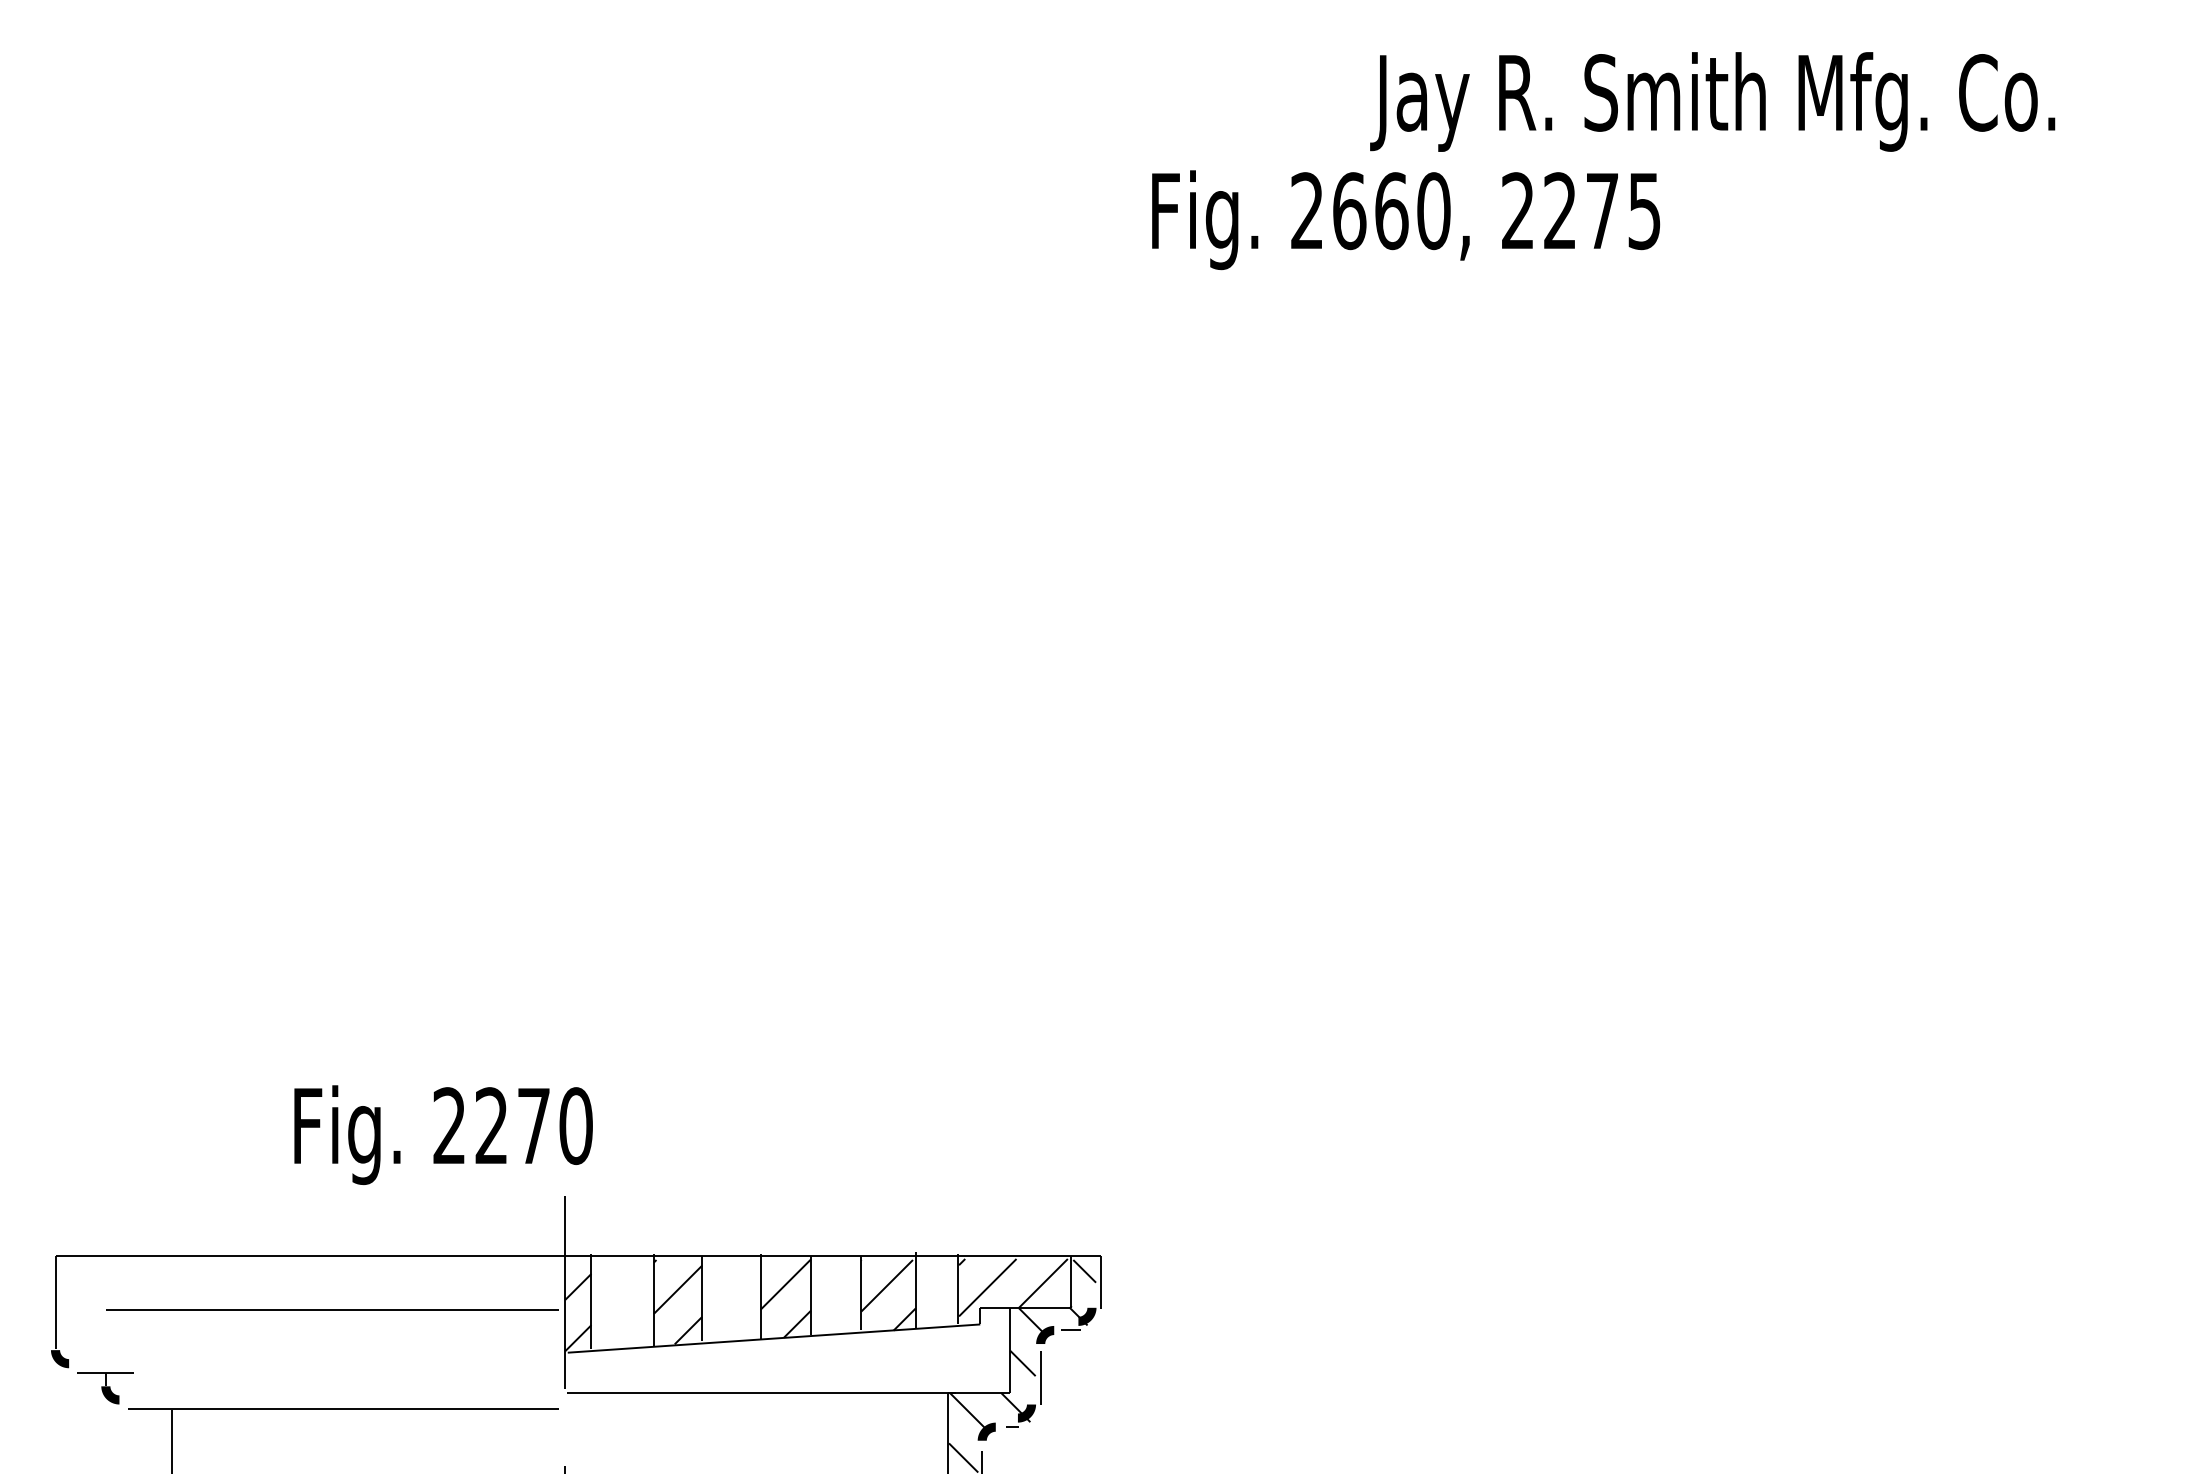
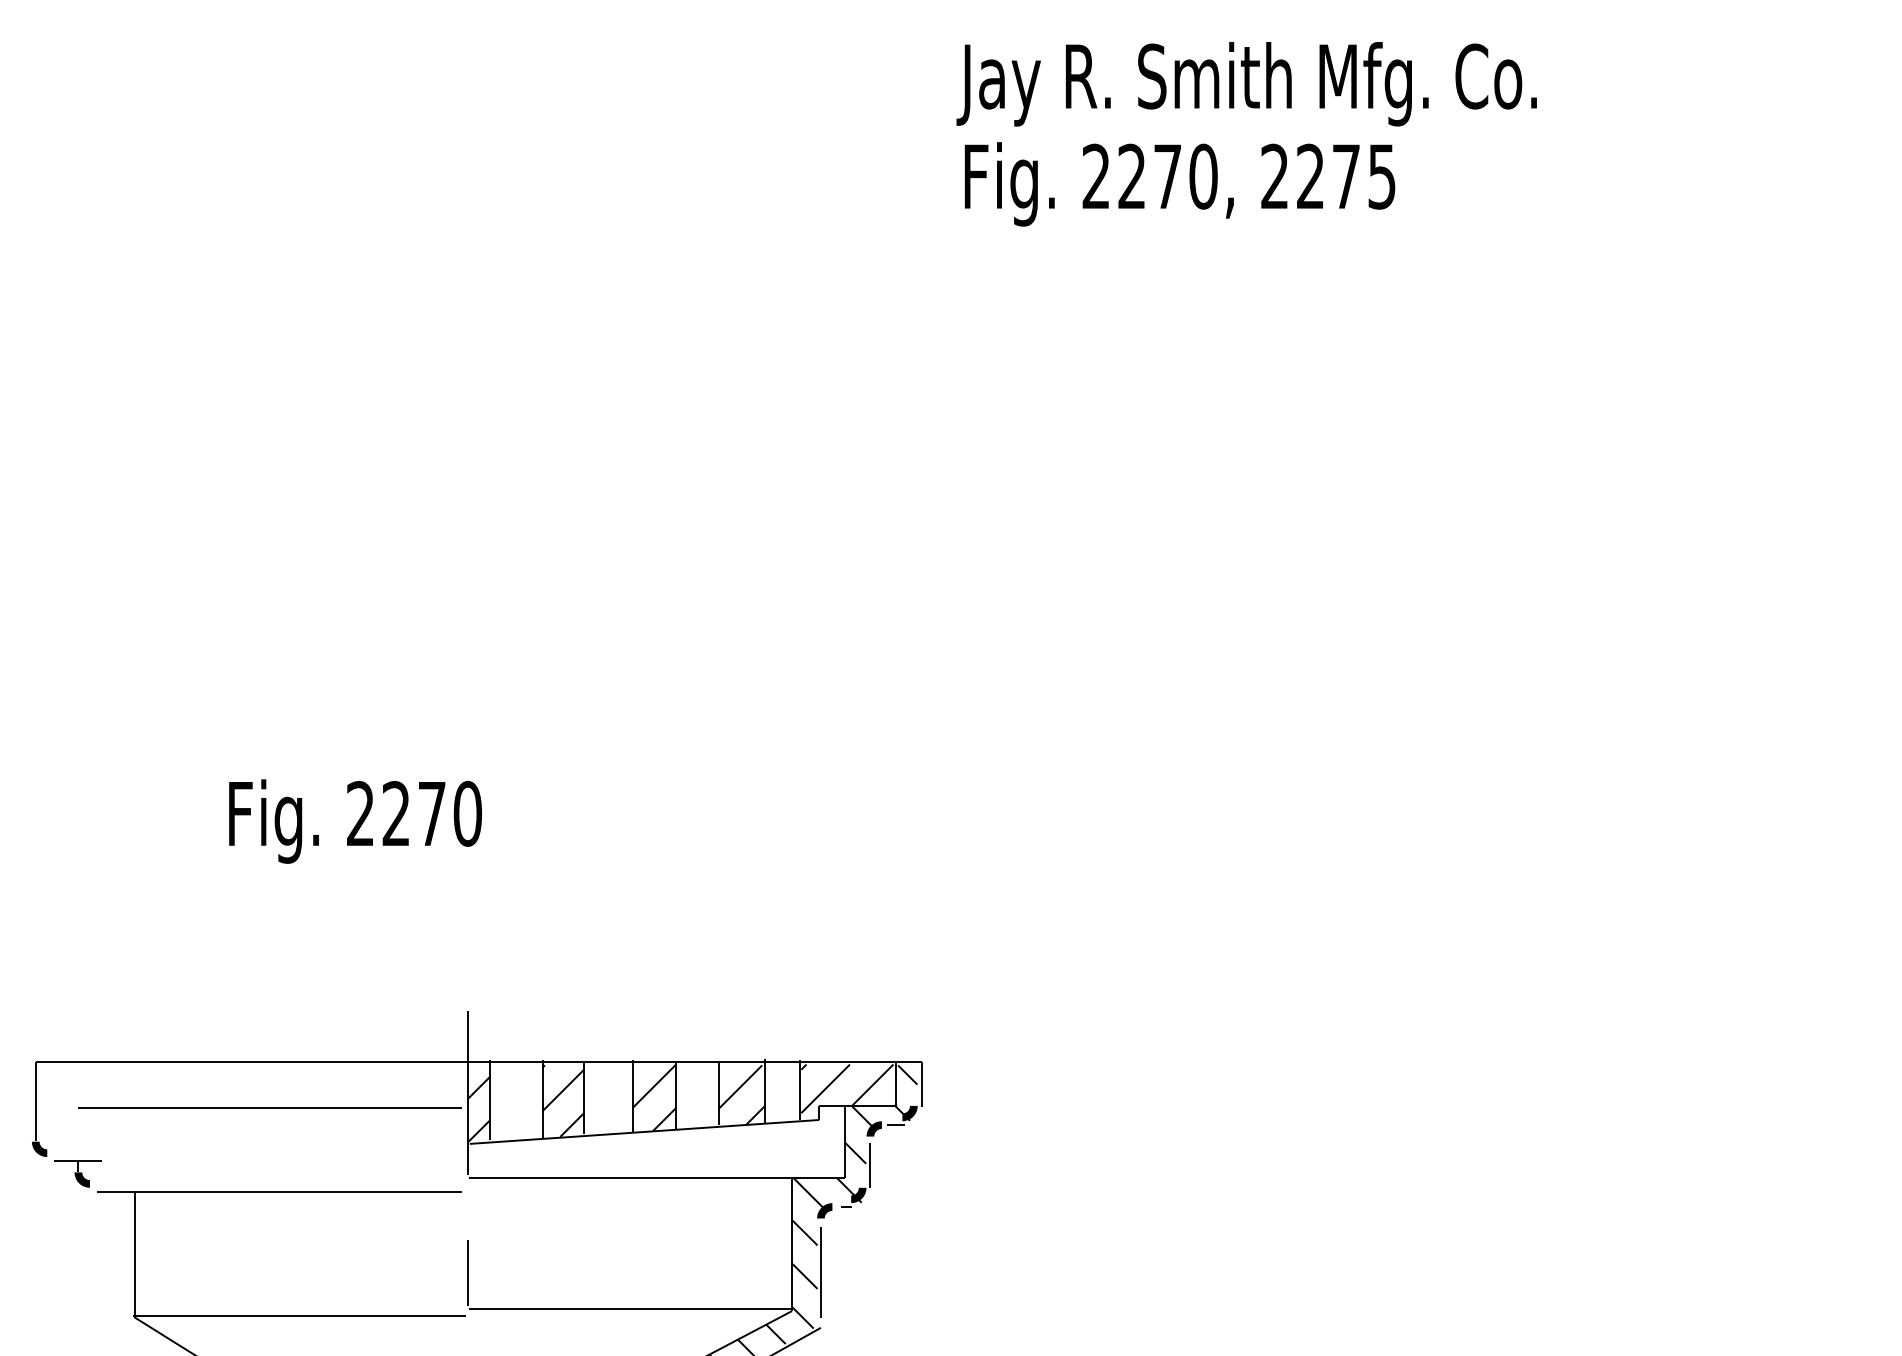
text: (1712, 102) -> (1246, 84), moved
text: (1371, 210) -> (1150, 176), 2660, -> 2270,
text: (443, 1135) -> (355, 821), moved

